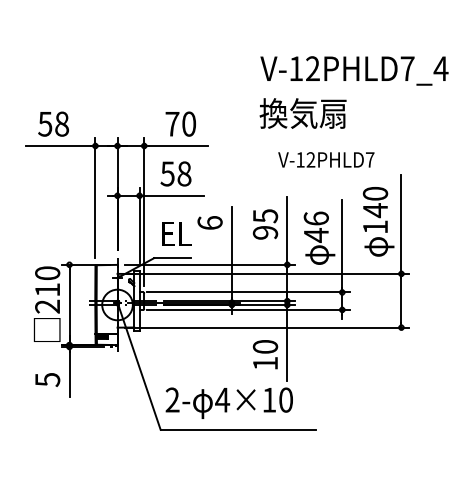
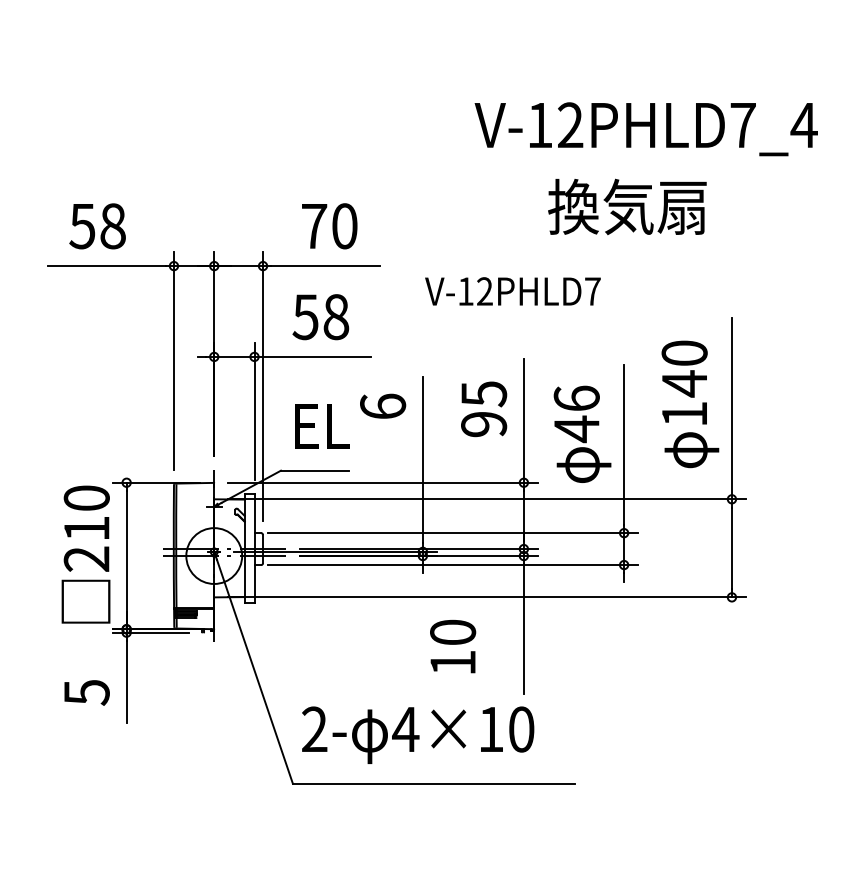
text: (302, 113) -> (626, 206), moved
text: (326, 159) -> (513, 290), moved
text: (265, 354) -> (453, 646), moved

